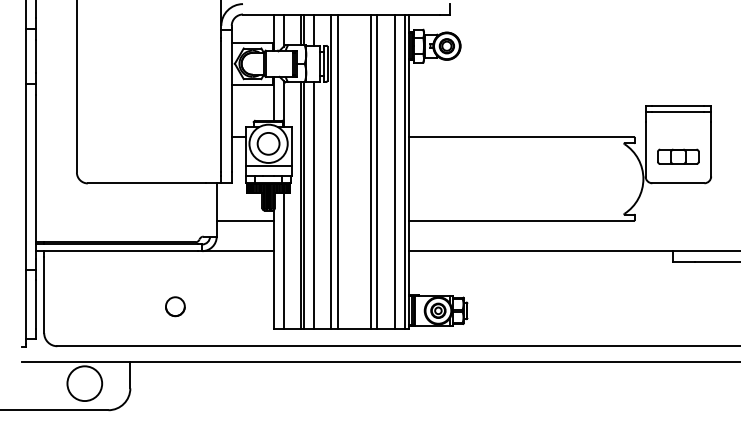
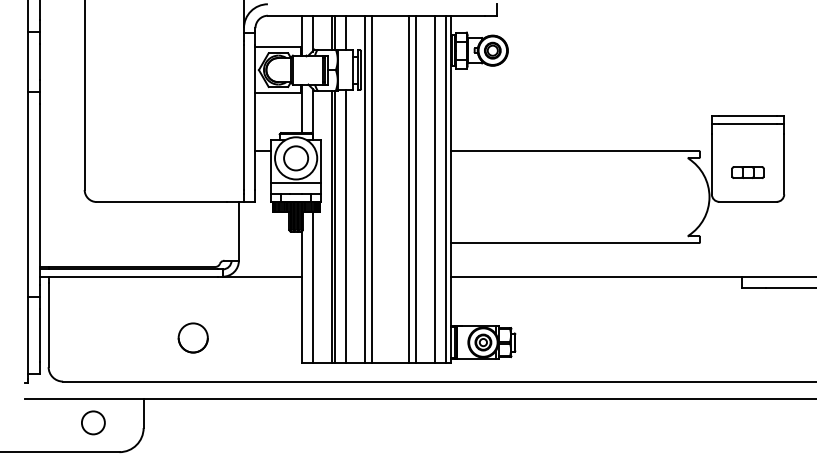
part: (677, 156) -> (747, 172), size x0.7
line: (244, 220) -> (269, 242), removed
part: (175, 306) -> (193, 337), size x1.4
circle: (84, 383) -> (93, 422), size x0.6

